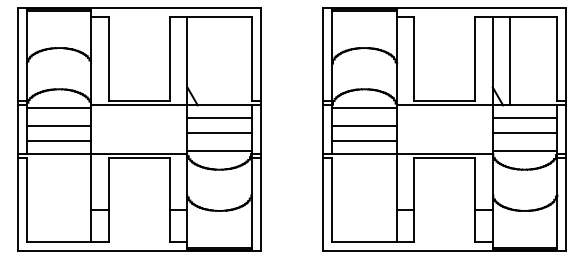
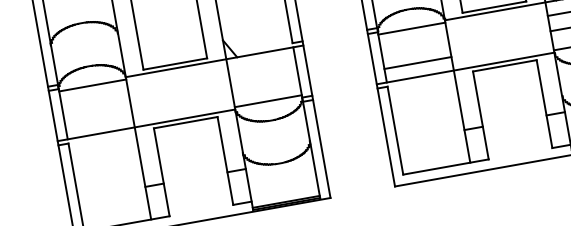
line: (219, 118) -> (262, 66), removed
line: (59, 125) -> (96, 104), removed
line: (364, 125) -> (415, 47), removed
line: (219, 133) -> (265, 82), removed
line: (59, 140) -> (99, 119), removed

